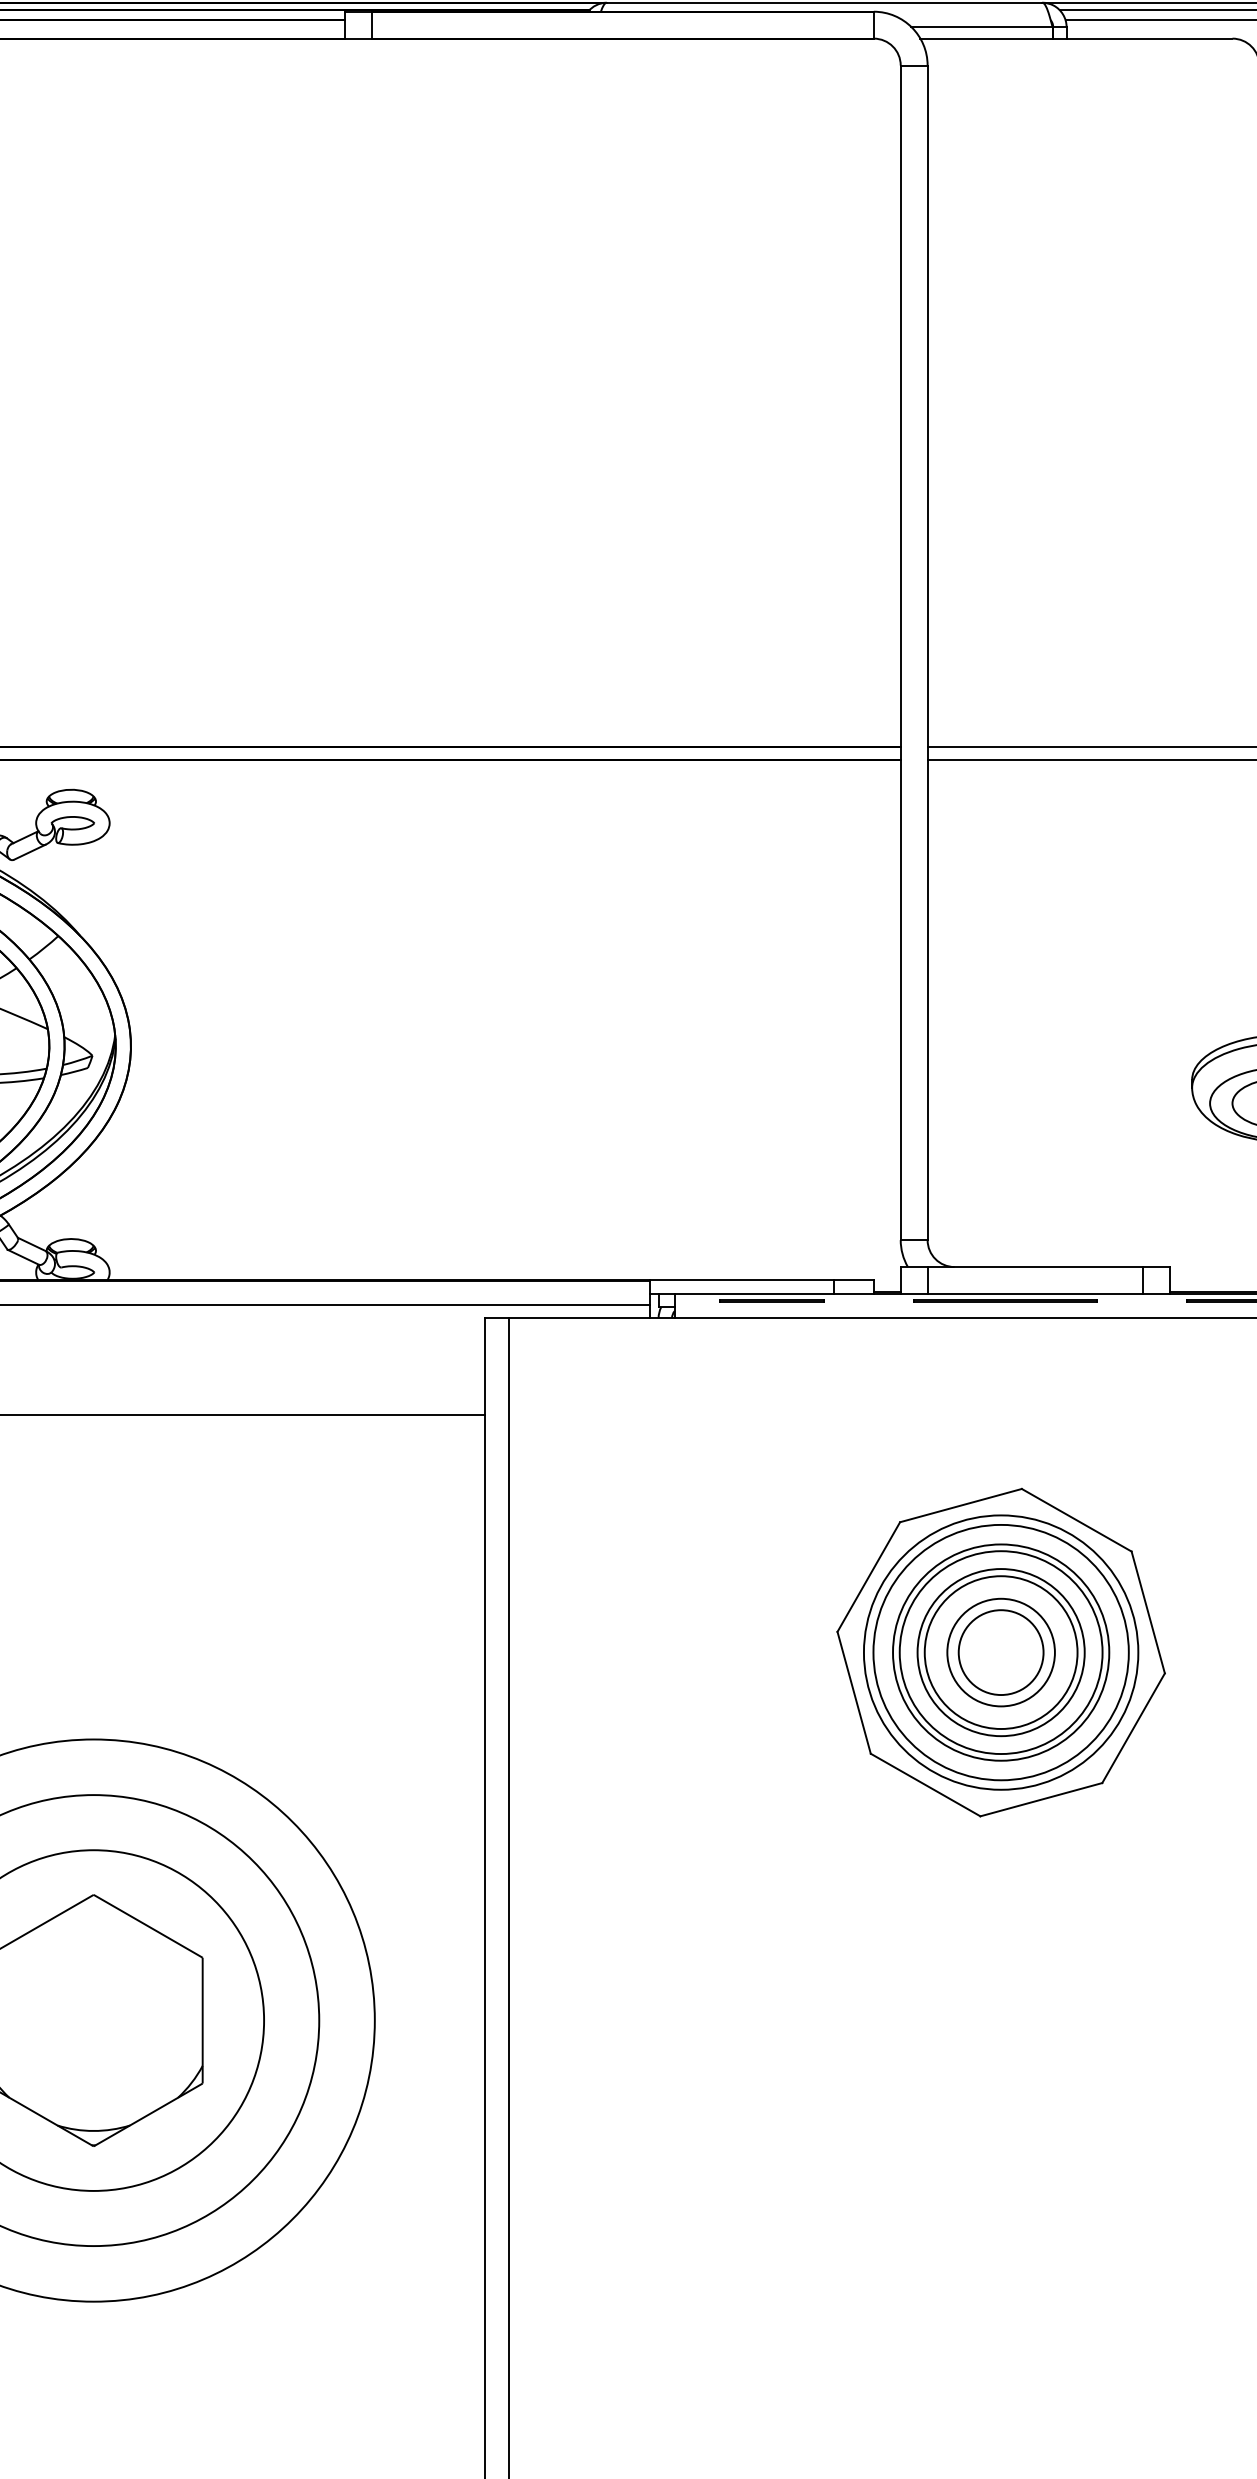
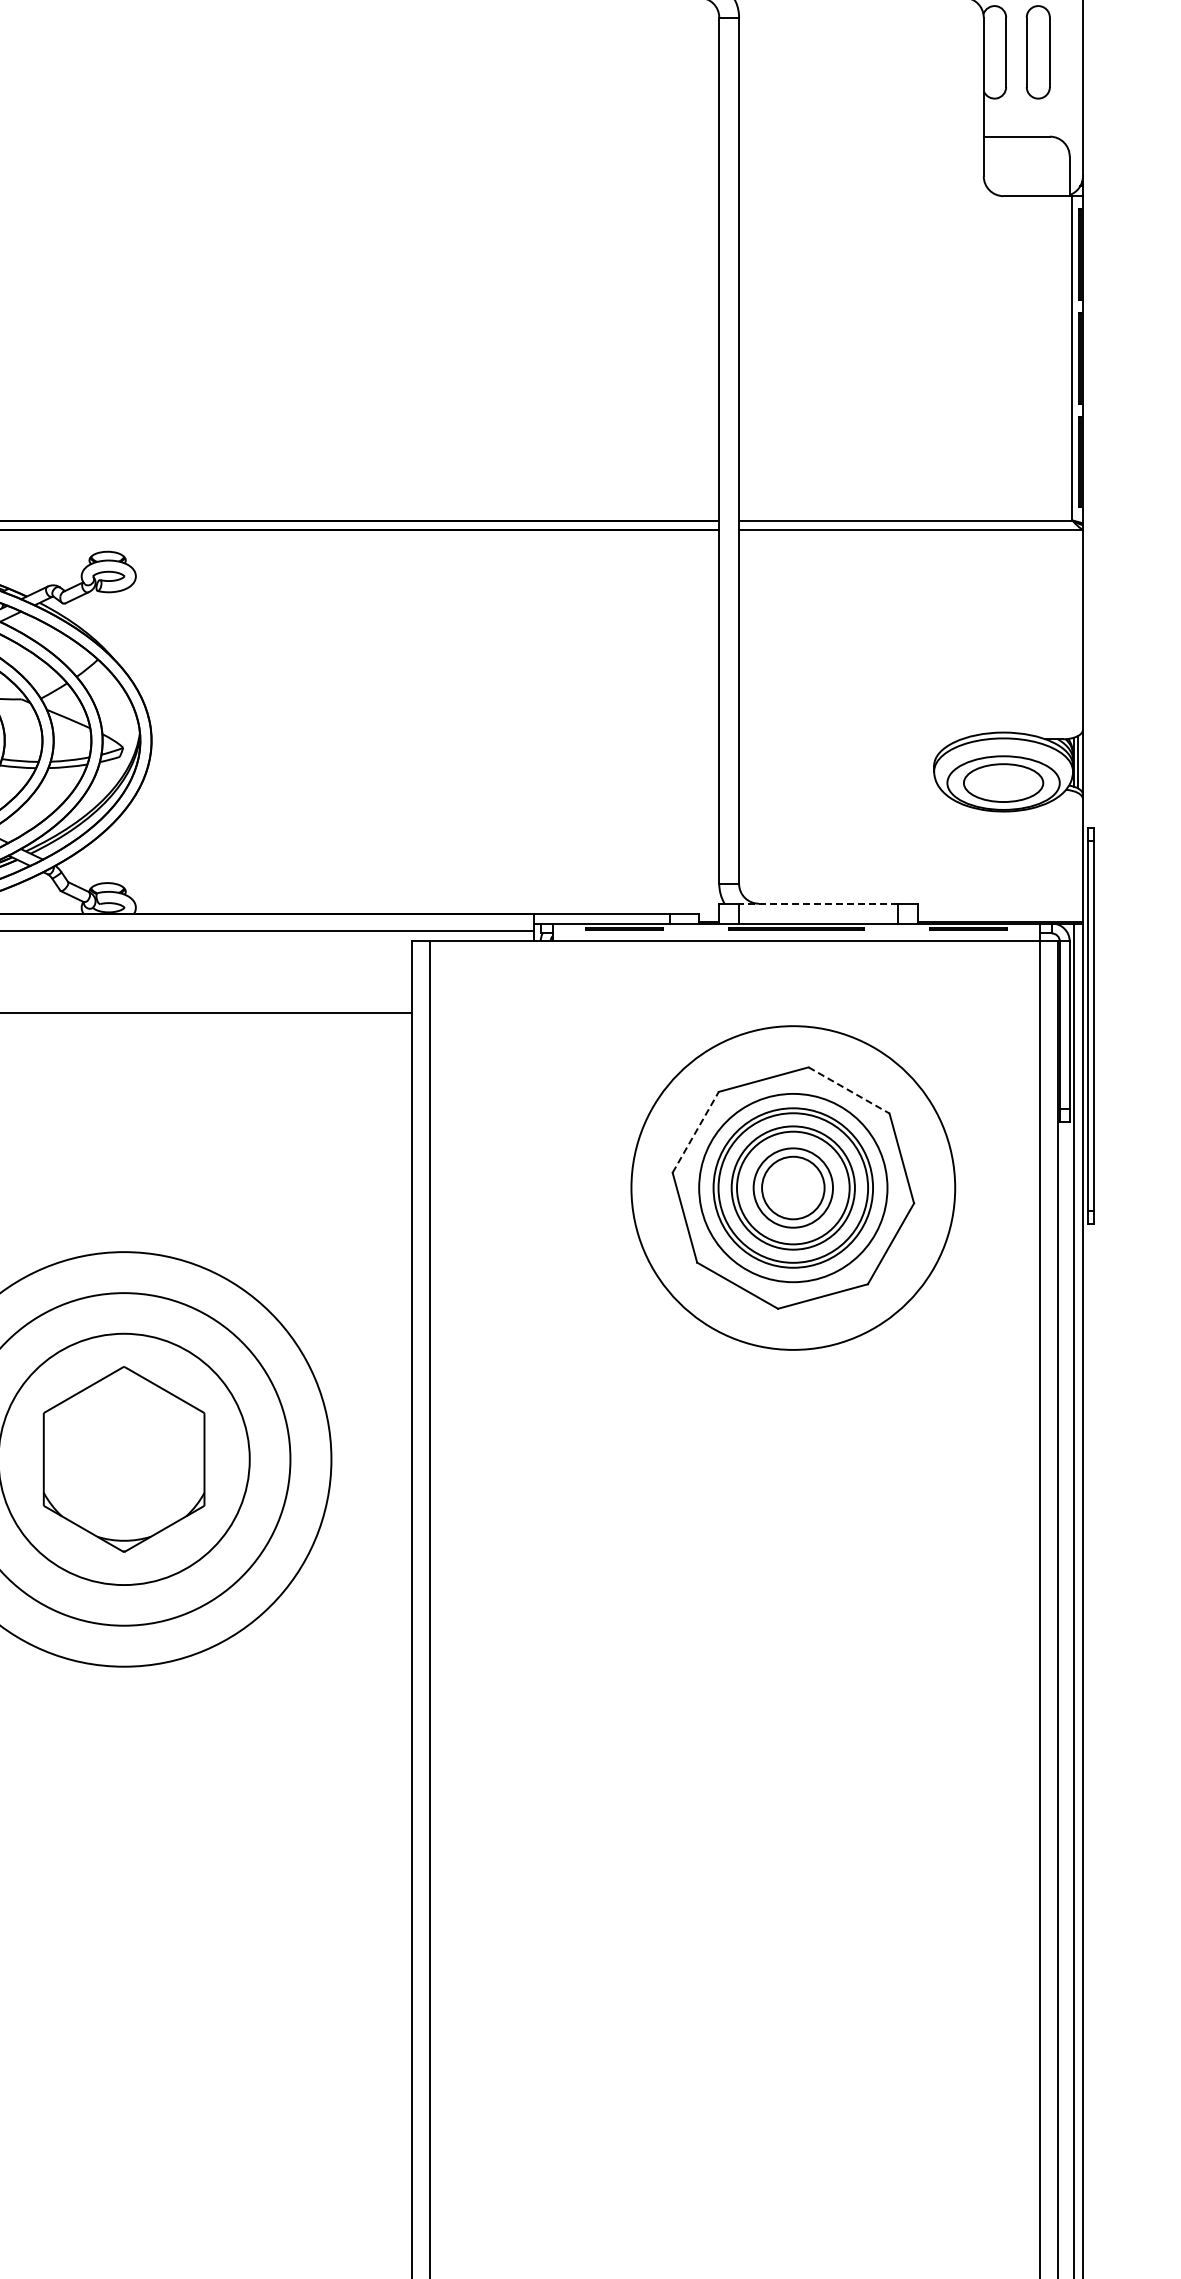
line: (1033, 1266) -> (817, 903), solid -> dashed
line: (1077, 1520) -> (849, 1090), solid -> dashed
line: (868, 1577) -> (695, 1132), solid -> dashed
circle: (1001, 1651) -> (793, 1187), size x1.6

